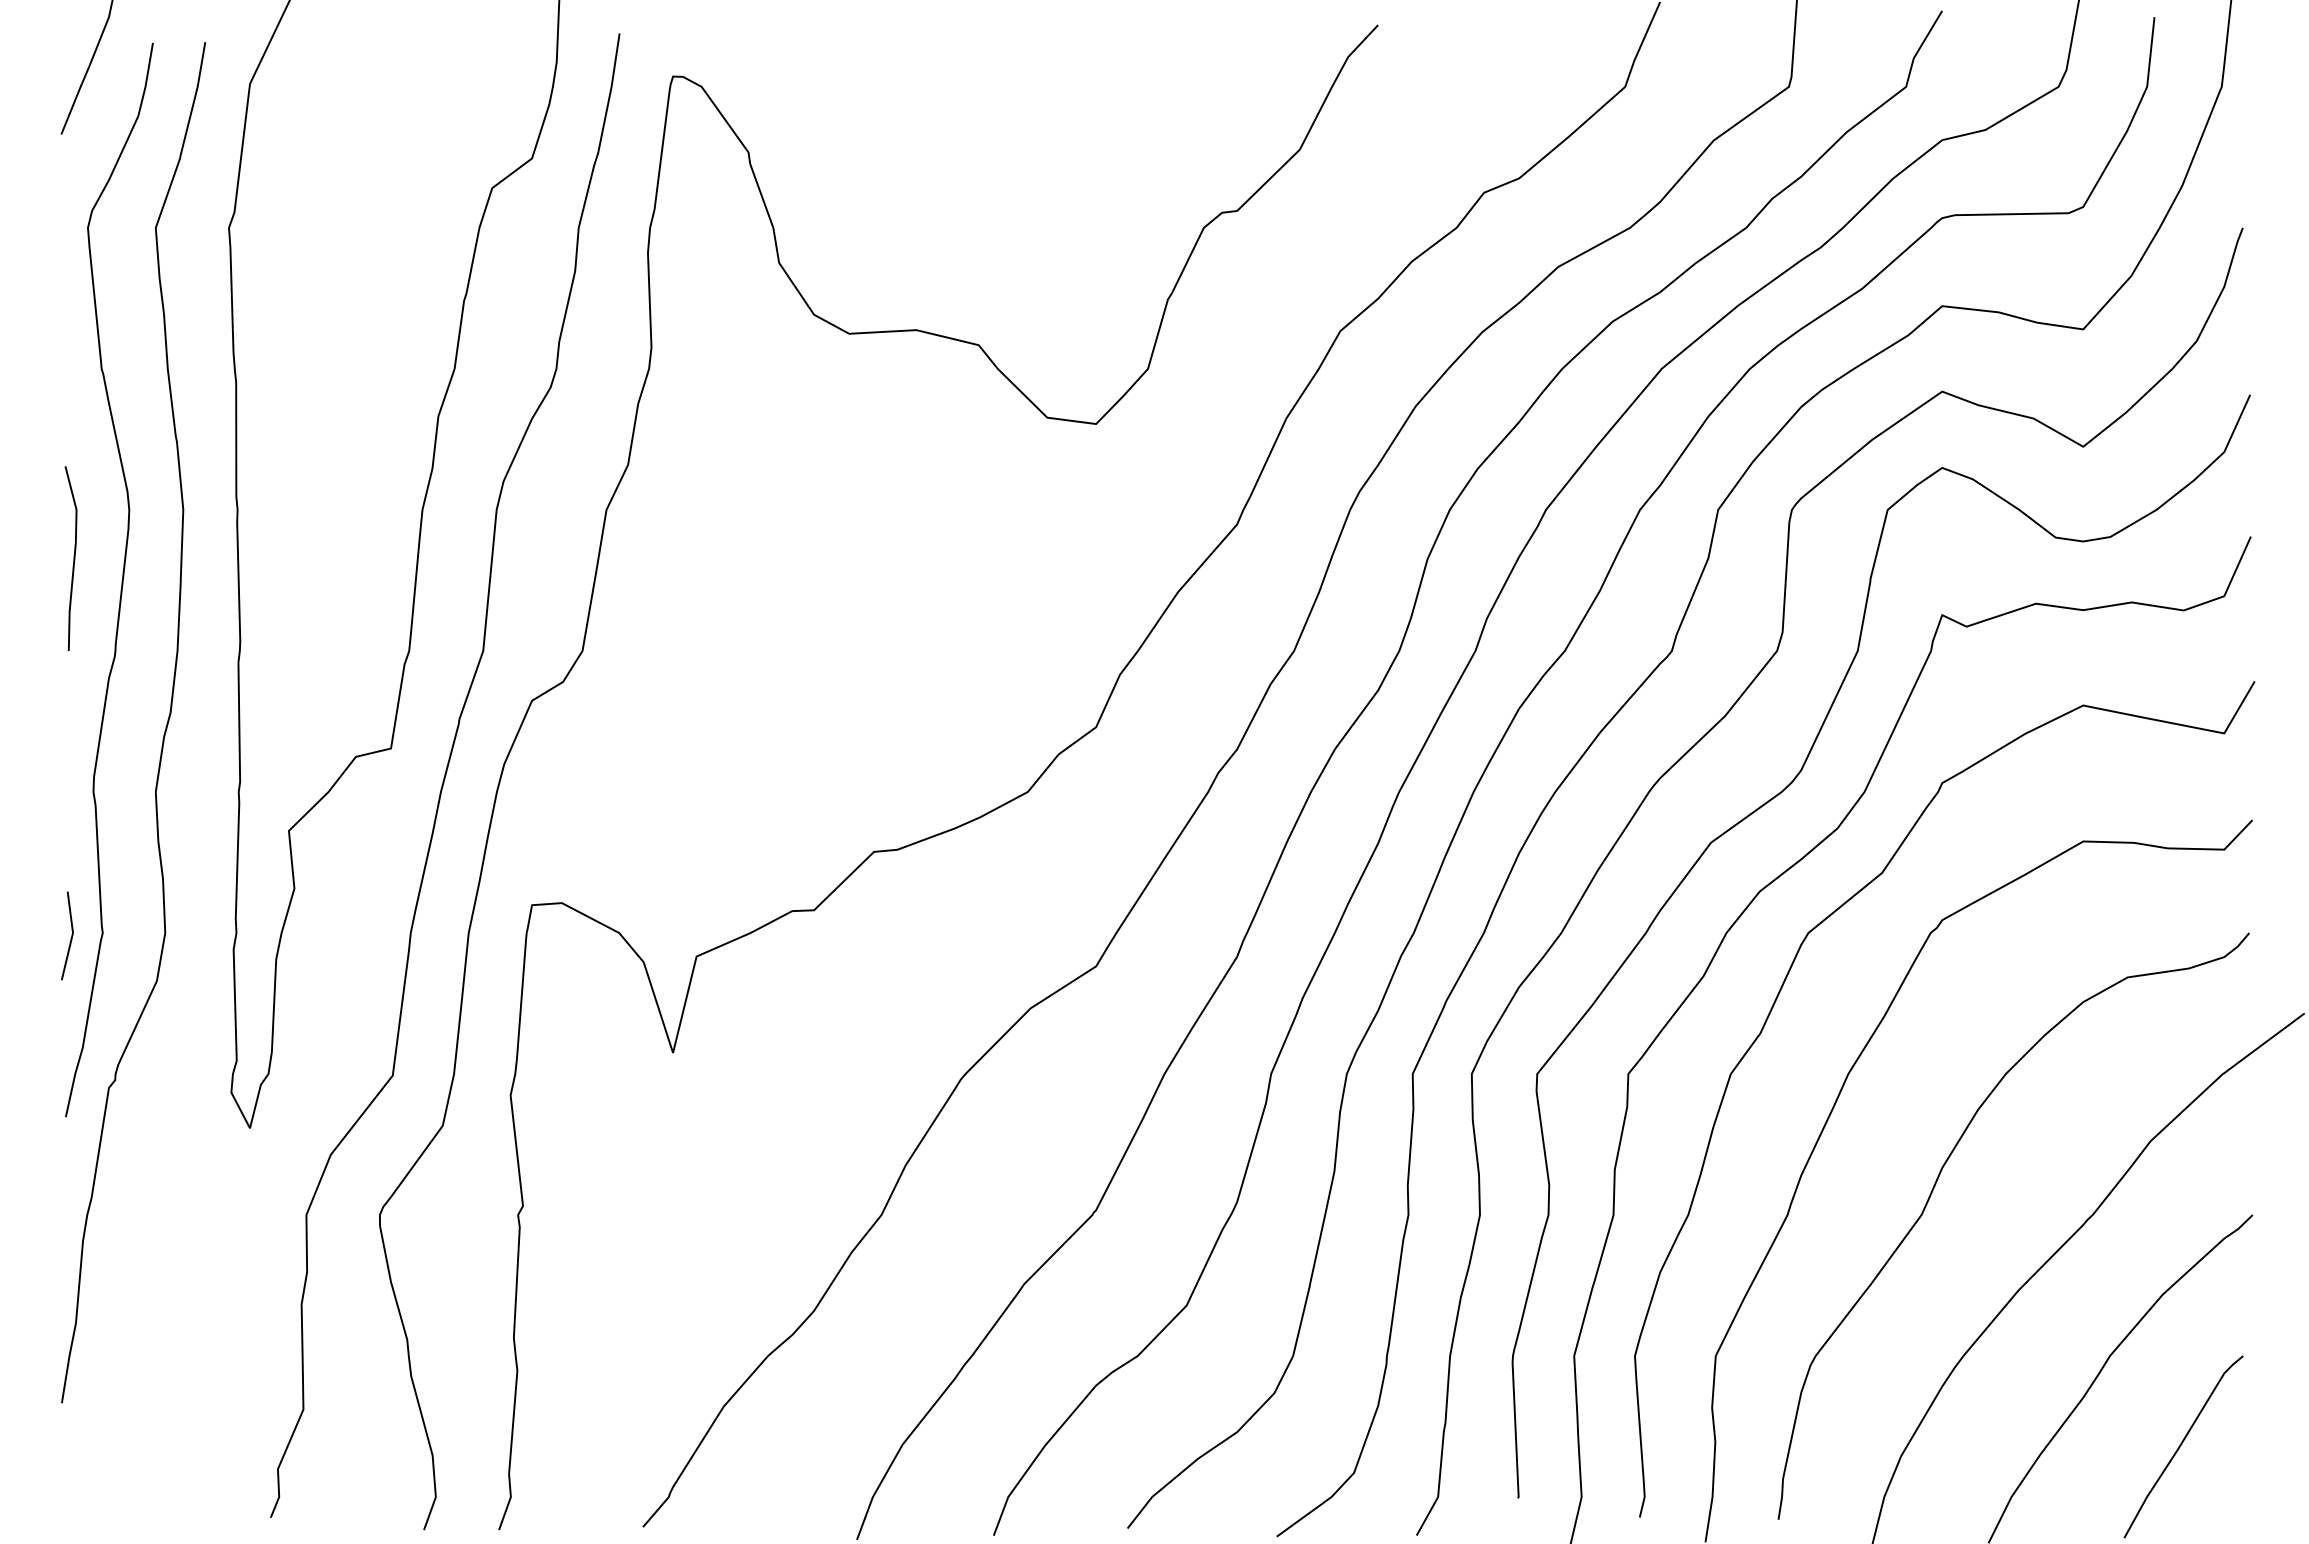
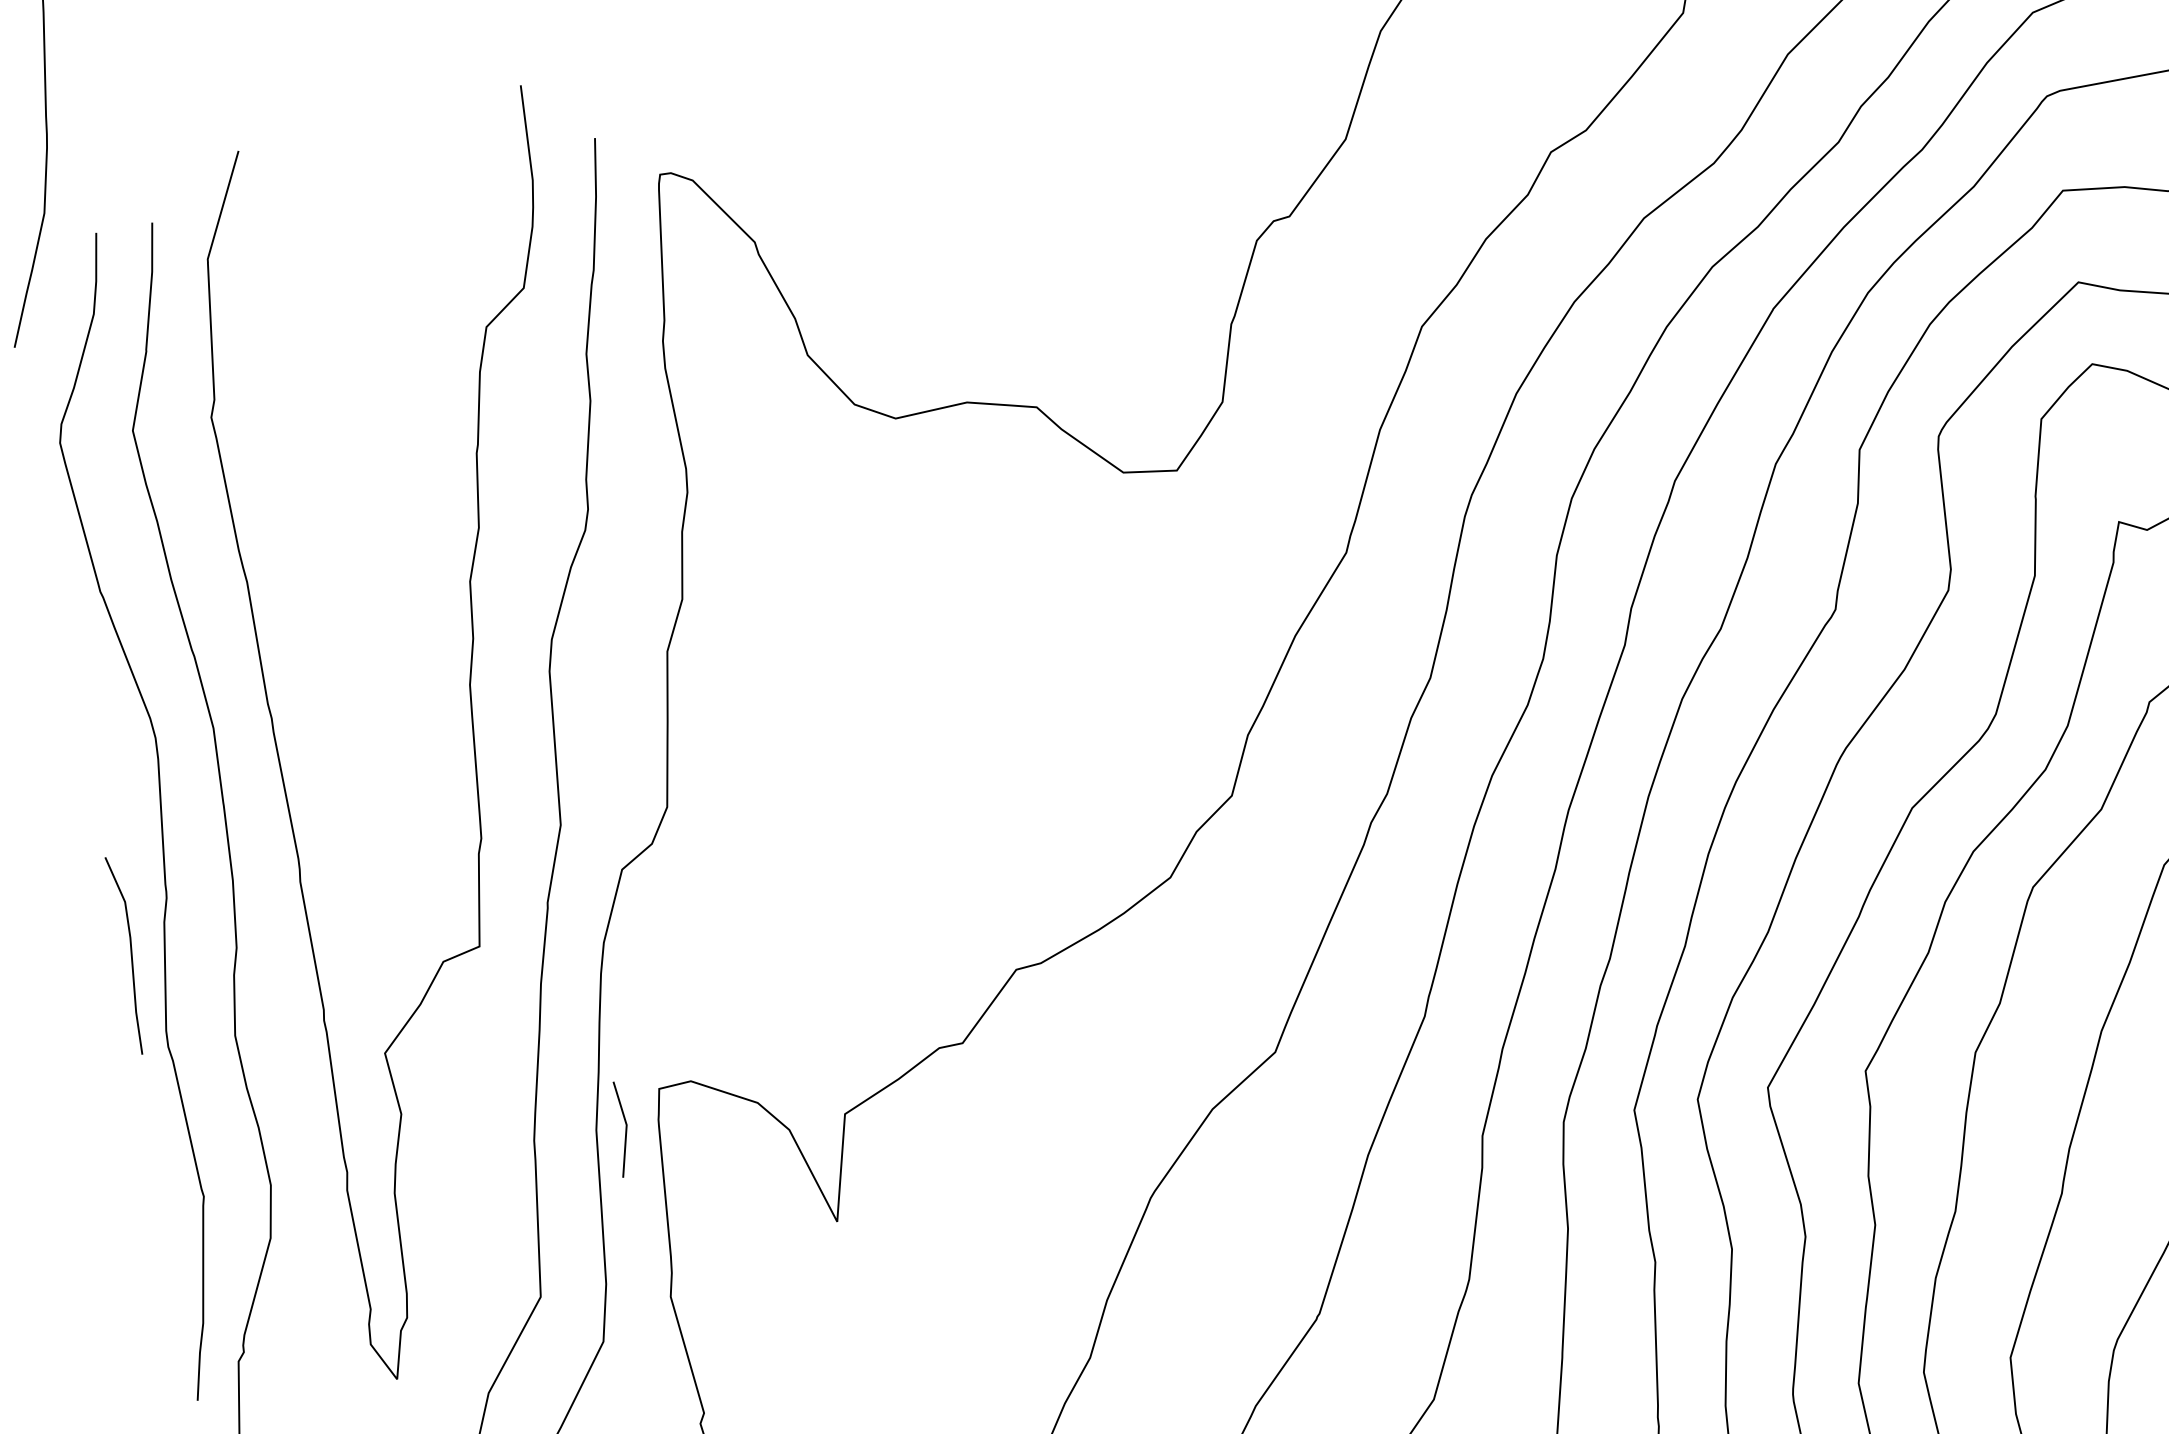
line: (73, 558) -> (130, 954), moved
line: (71, 935) -> (625, 1128), moved

